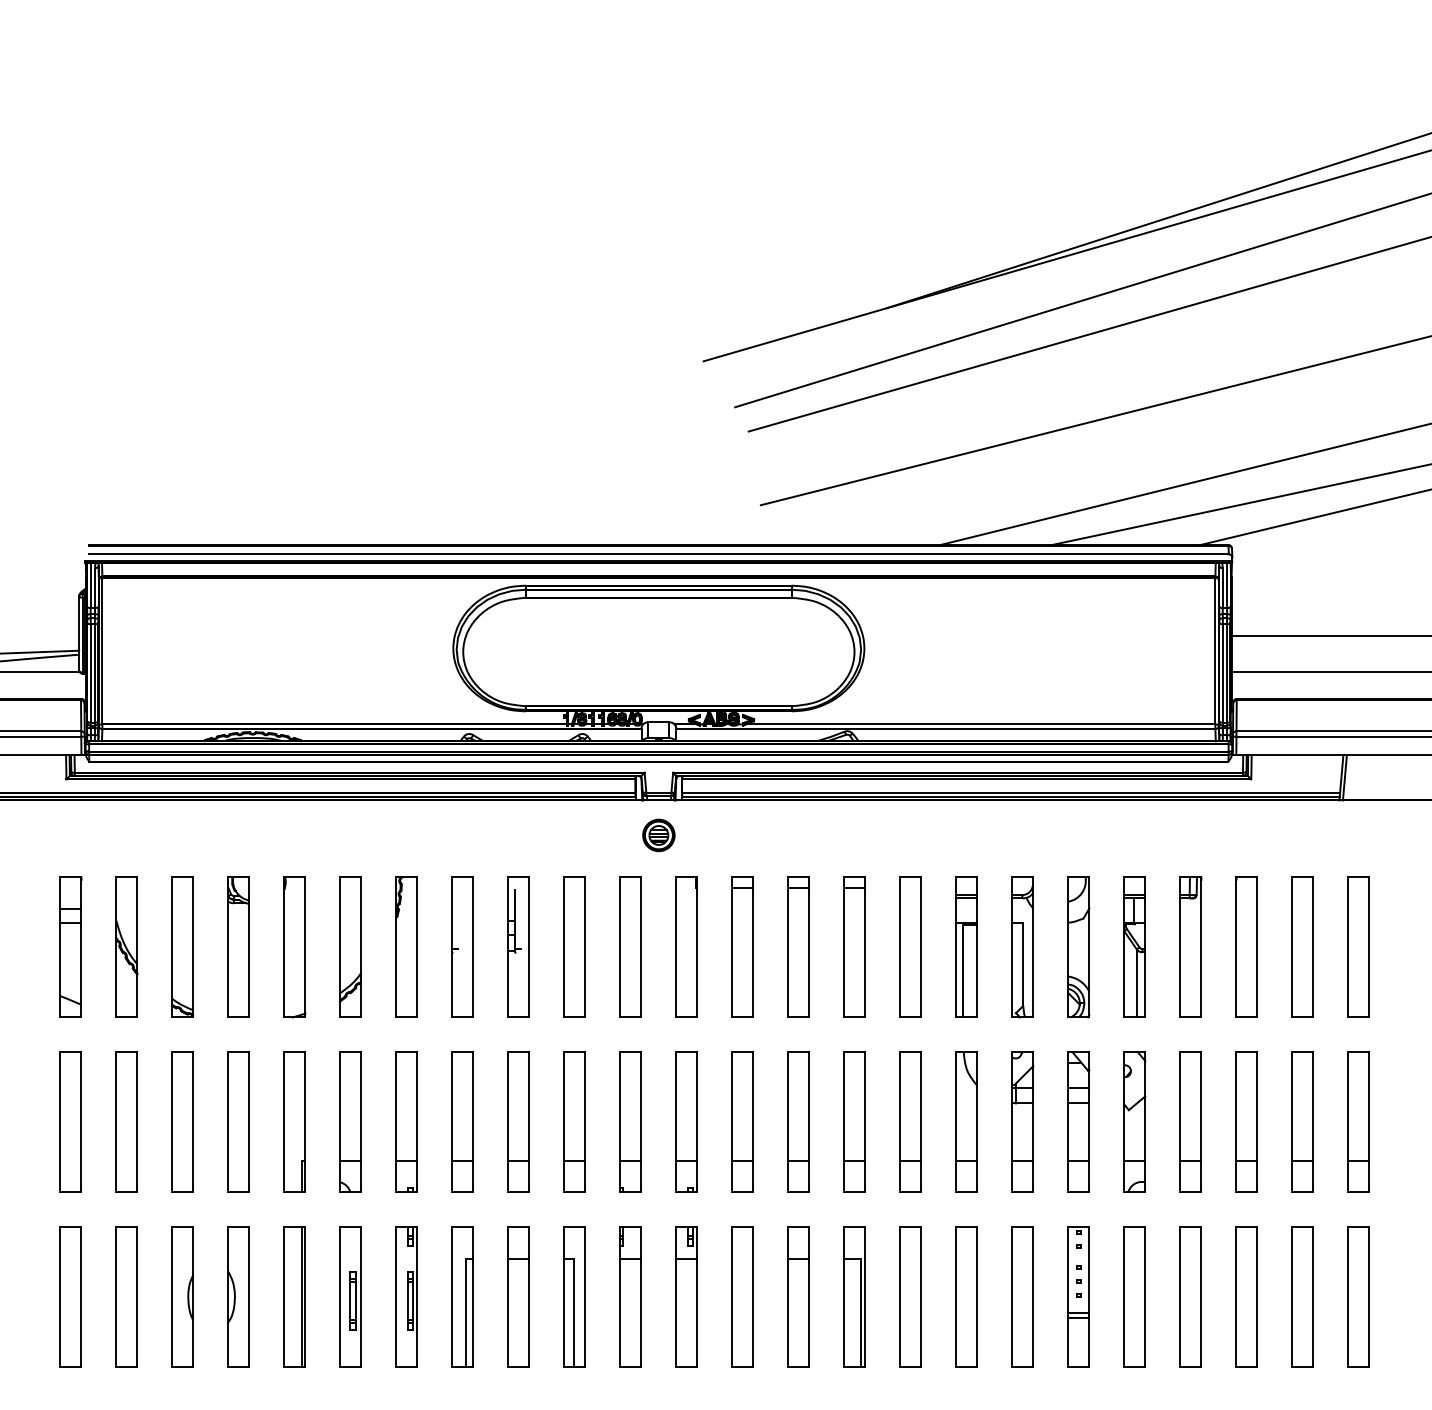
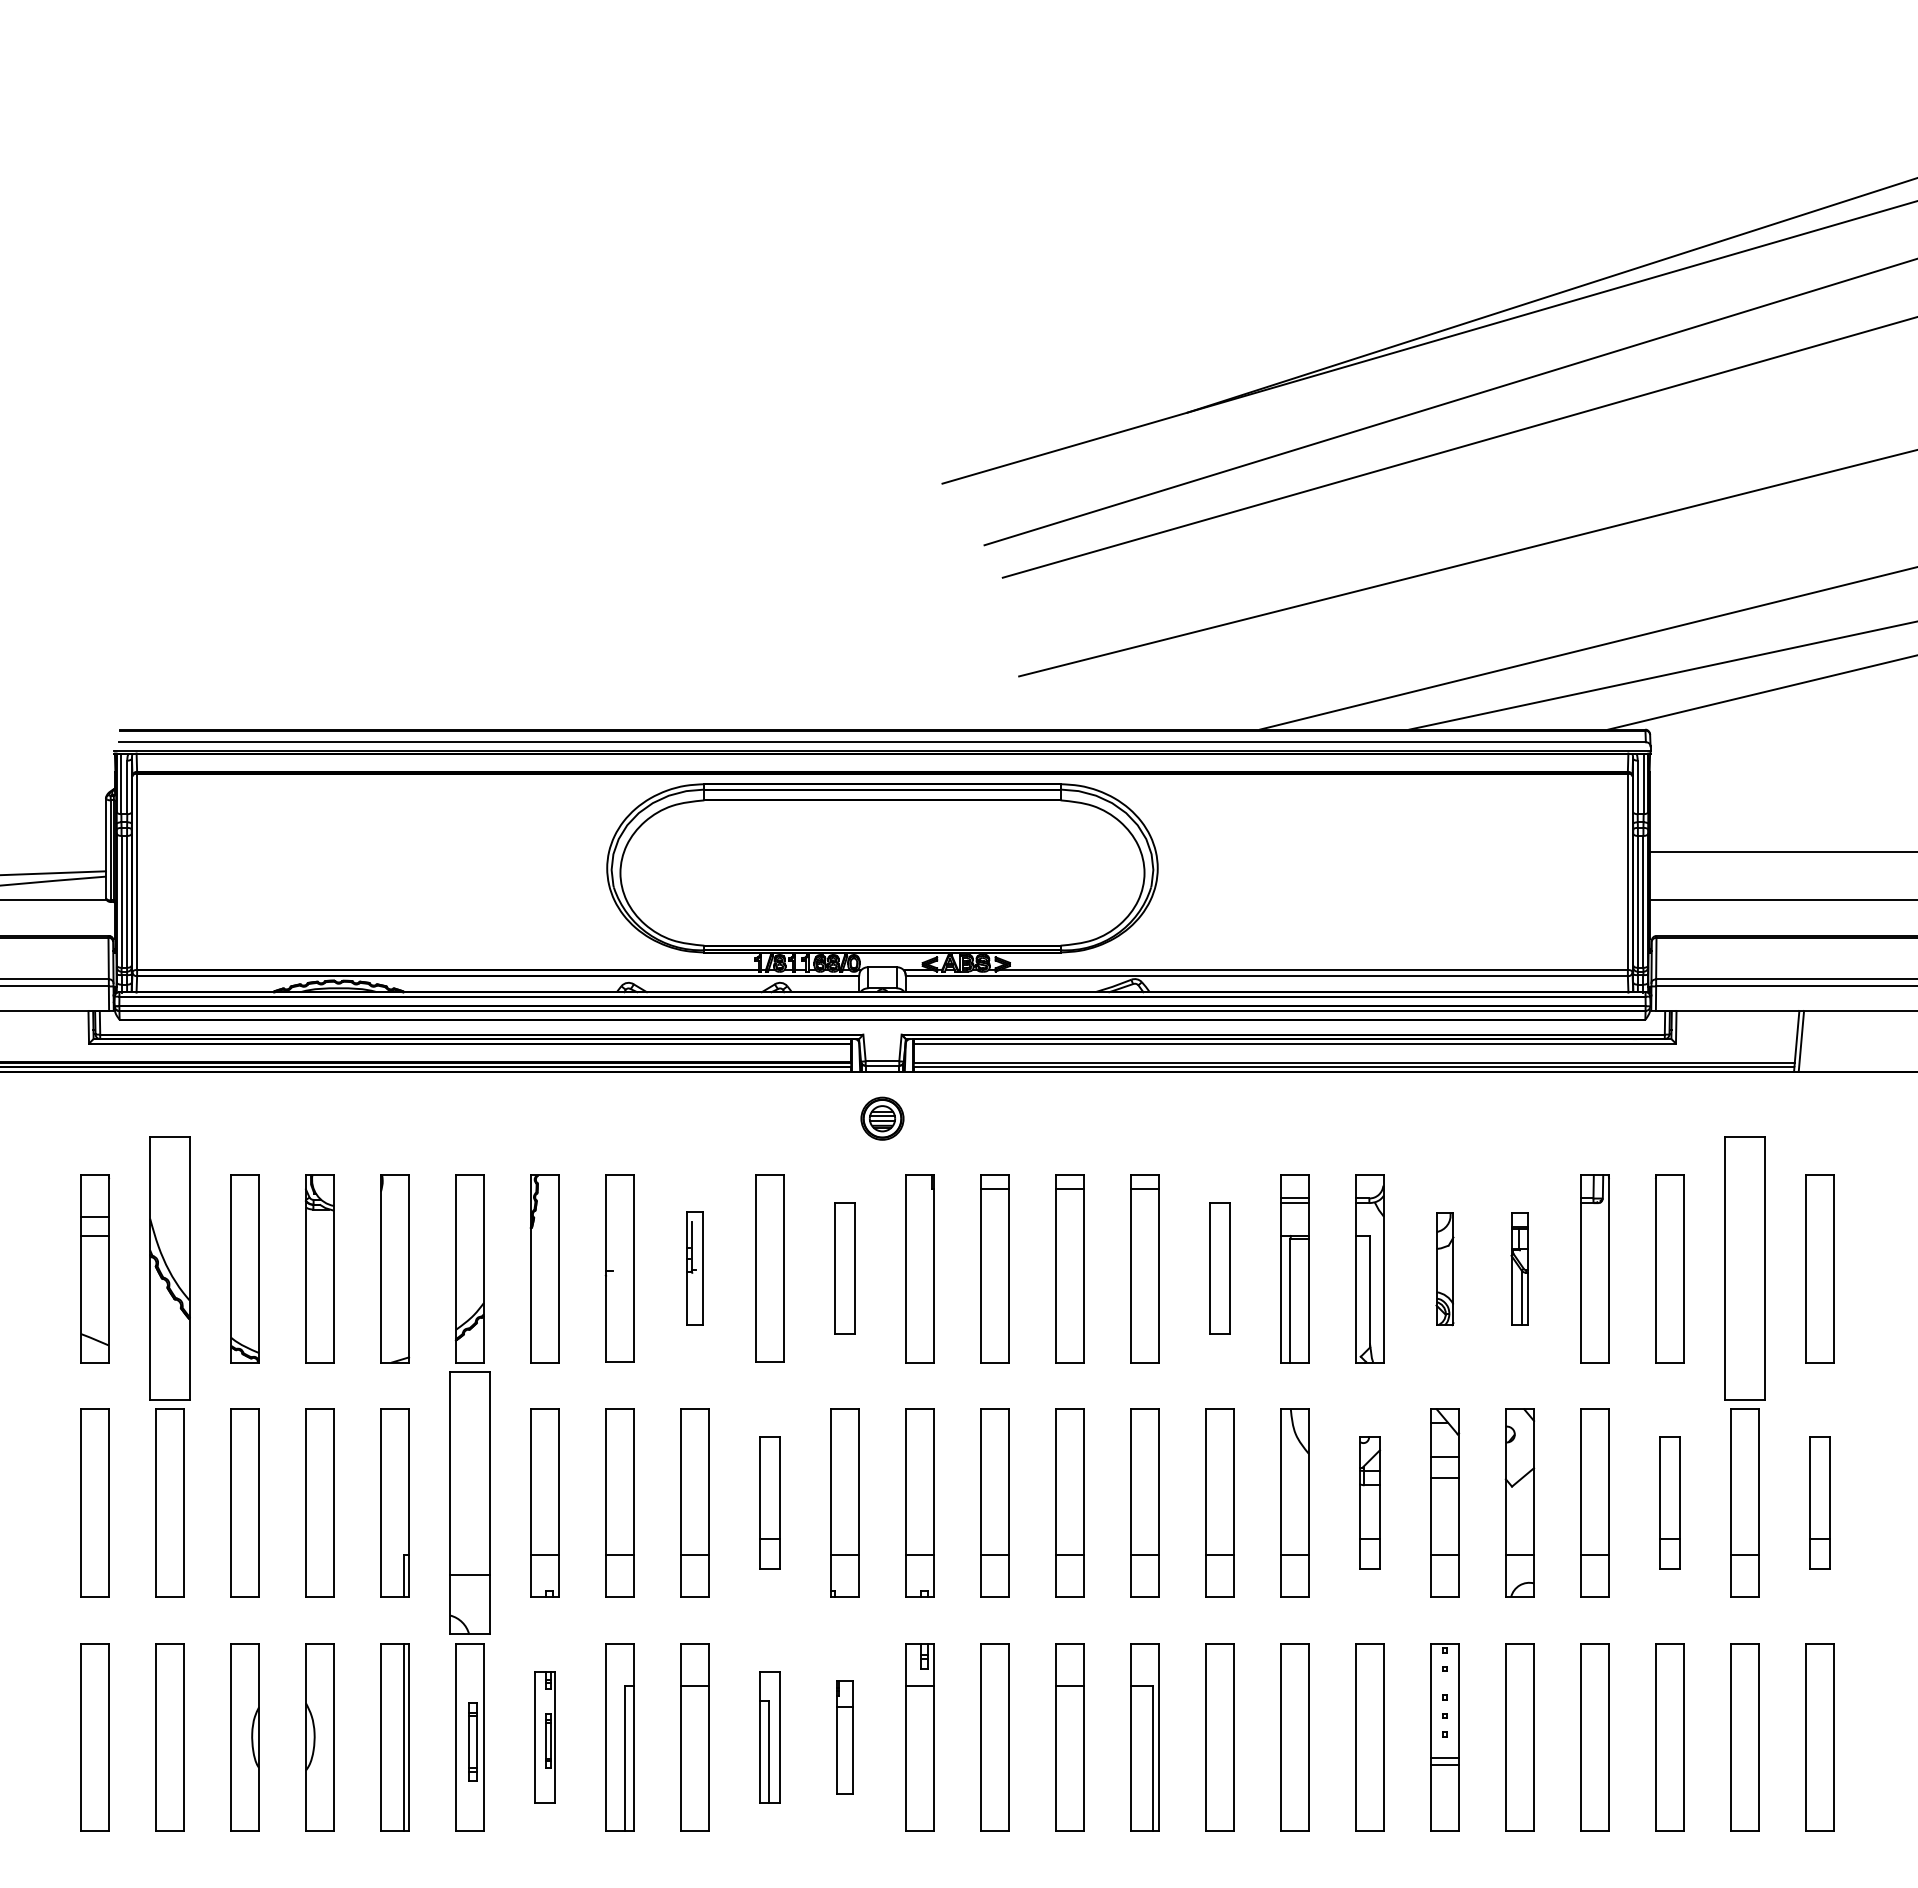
part: (127, 947) -> (170, 1268), size x1.4
part: (518, 947) -> (694, 1268), size x0.6
part: (630, 947) -> (844, 1268), size x0.7
part: (910, 947) -> (1219, 1268), size x0.7
part: (1078, 947) -> (1444, 1268), size x0.6
part: (1134, 947) -> (1519, 1268), size x0.6
part: (1302, 947) -> (1744, 1268), size x1.4
part: (350, 1121) -> (469, 1502), size x1.4
part: (574, 1121) -> (769, 1502), size x0.7
part: (1023, 1121) -> (1370, 1502), size x0.7
part: (1246, 1121) -> (1669, 1502), size x0.7
part: (1358, 1121) -> (1819, 1502), size x0.7
part: (406, 1297) -> (544, 1737), size x0.7
part: (574, 1297) -> (769, 1737), size x0.7
part: (630, 1297) -> (844, 1737), size x0.6

